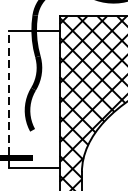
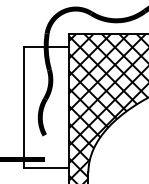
line: (9, 98) -> (24, 107), dashed -> solid

